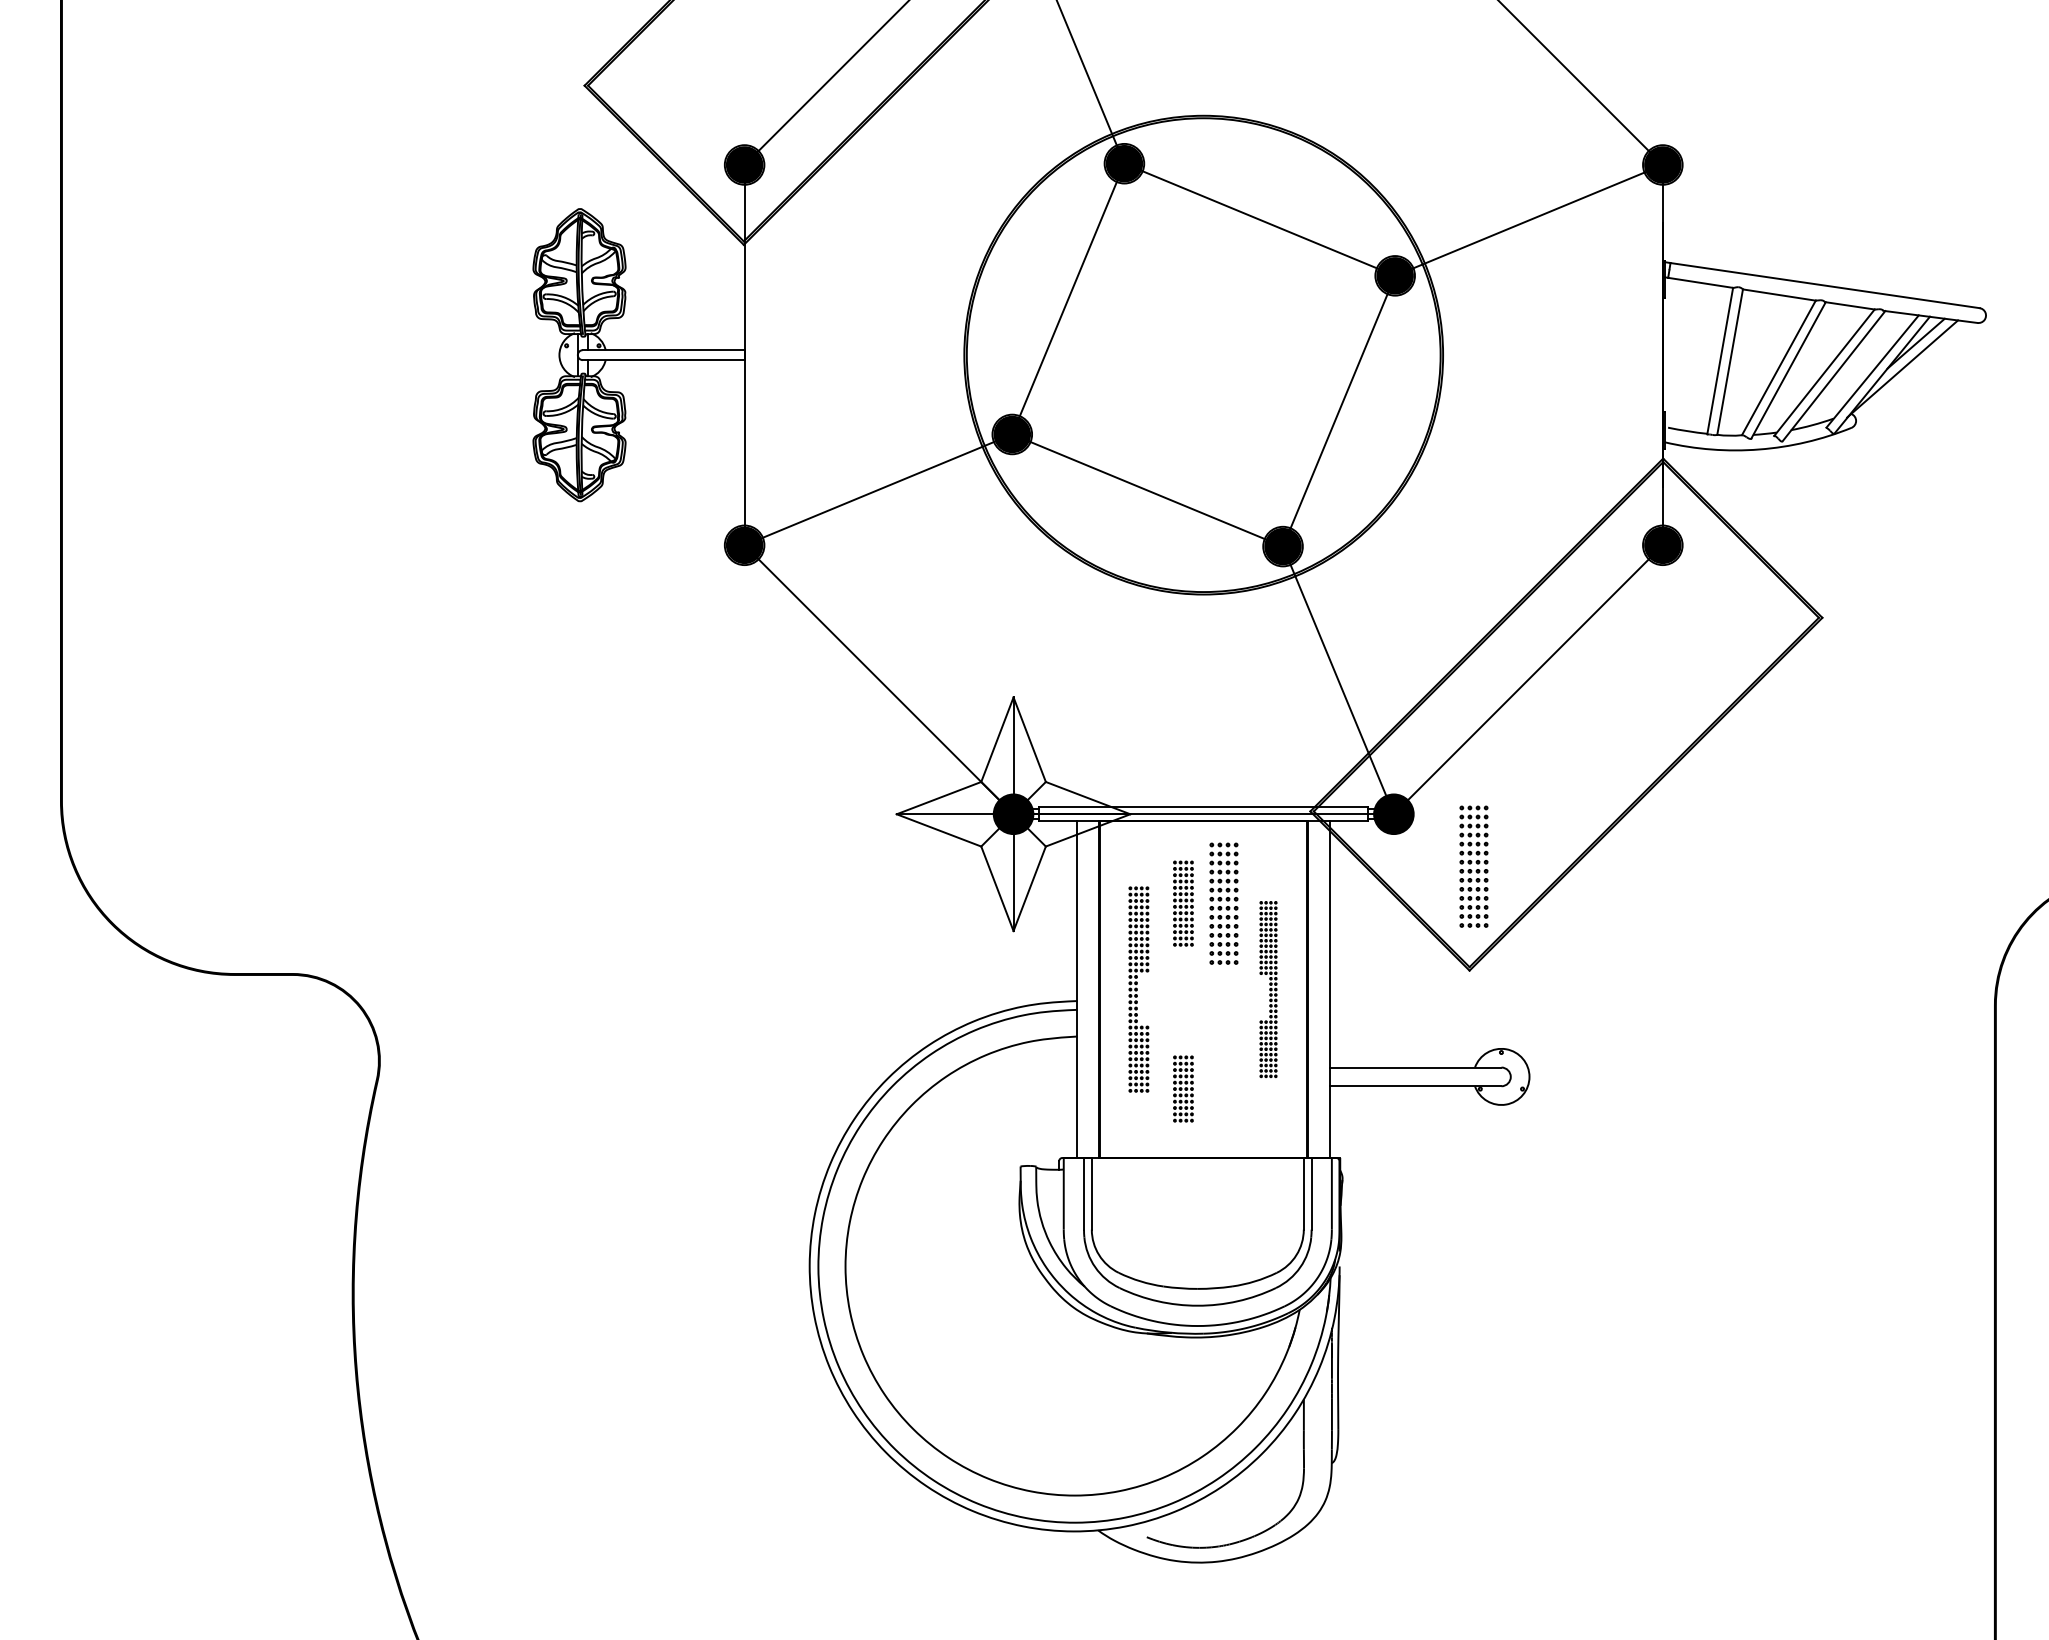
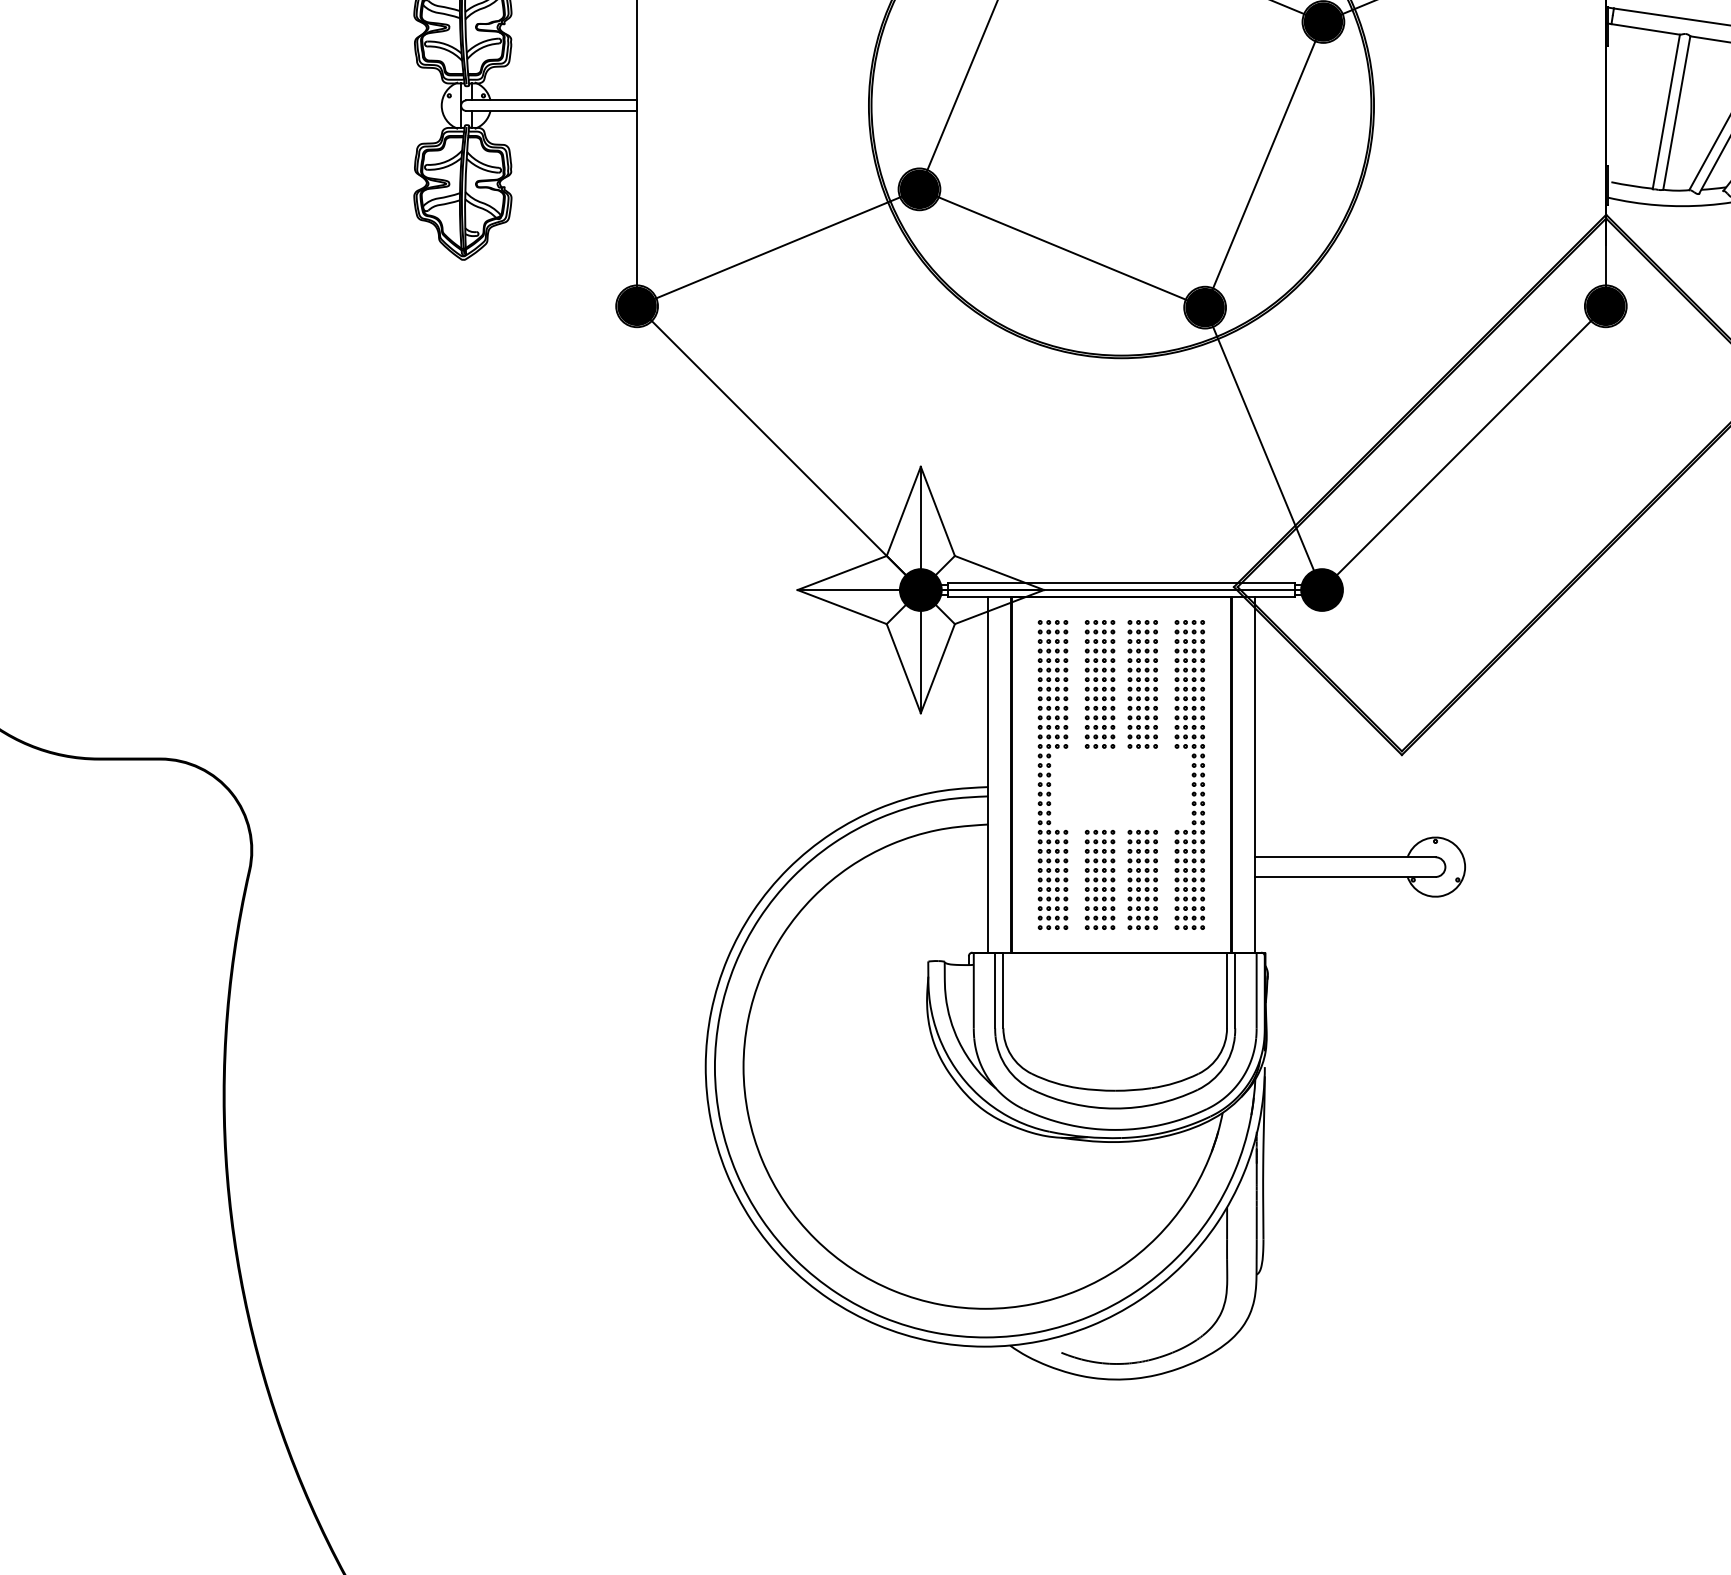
part: (1473, 866) -> (1406, 645), removed
part: (1183, 903) -> (1100, 684), size x1.43
part: (1138, 989) -> (1052, 774), size x1.43
part: (1268, 989) -> (1189, 774), size x1.67
part: (1183, 1088) -> (1100, 879), size x1.43
part: (1223, 1088) -> (1142, 879), added

